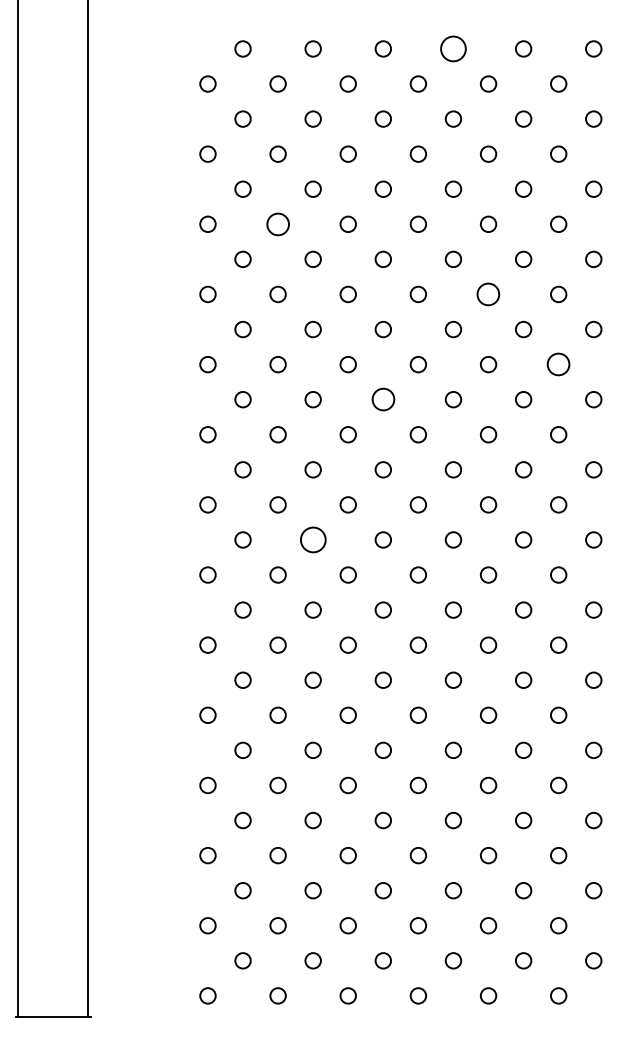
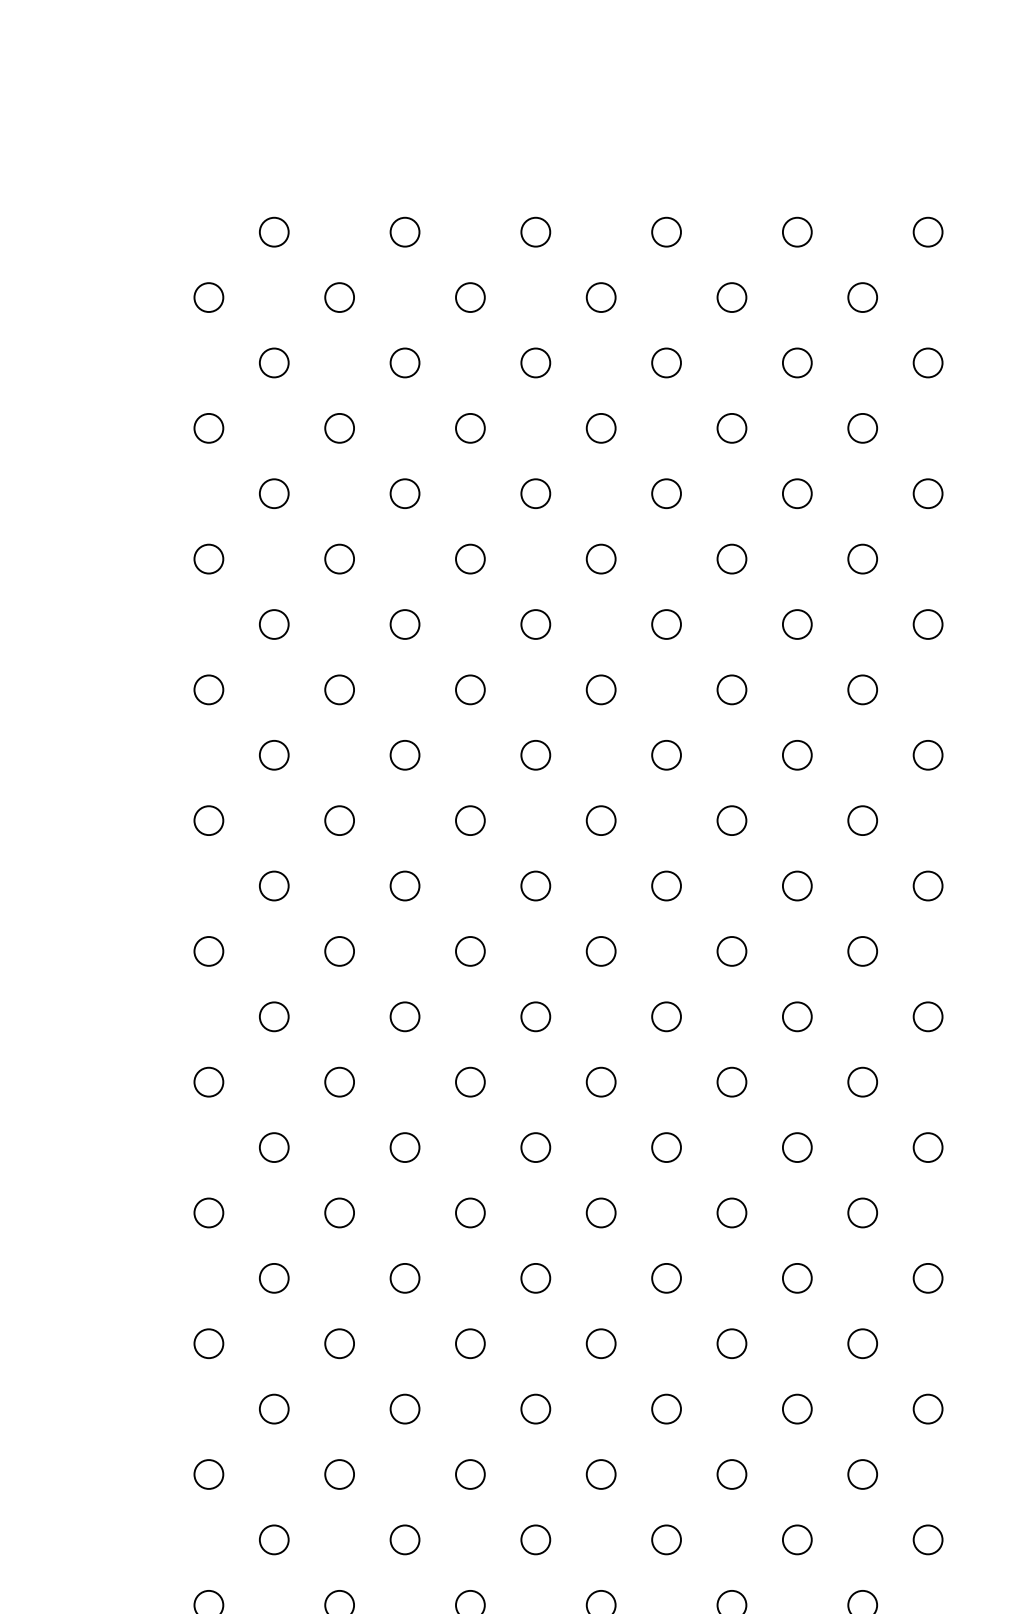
circle: (453, 48) -> (666, 231), size x0.62
circle: (277, 223) -> (338, 557), size x0.71
circle: (488, 294) -> (731, 689), size x0.71
circle: (558, 364) -> (862, 820), size x0.71
circle: (382, 399) -> (534, 885), size x0.71
circle: (312, 539) -> (403, 1146), size x0.62

